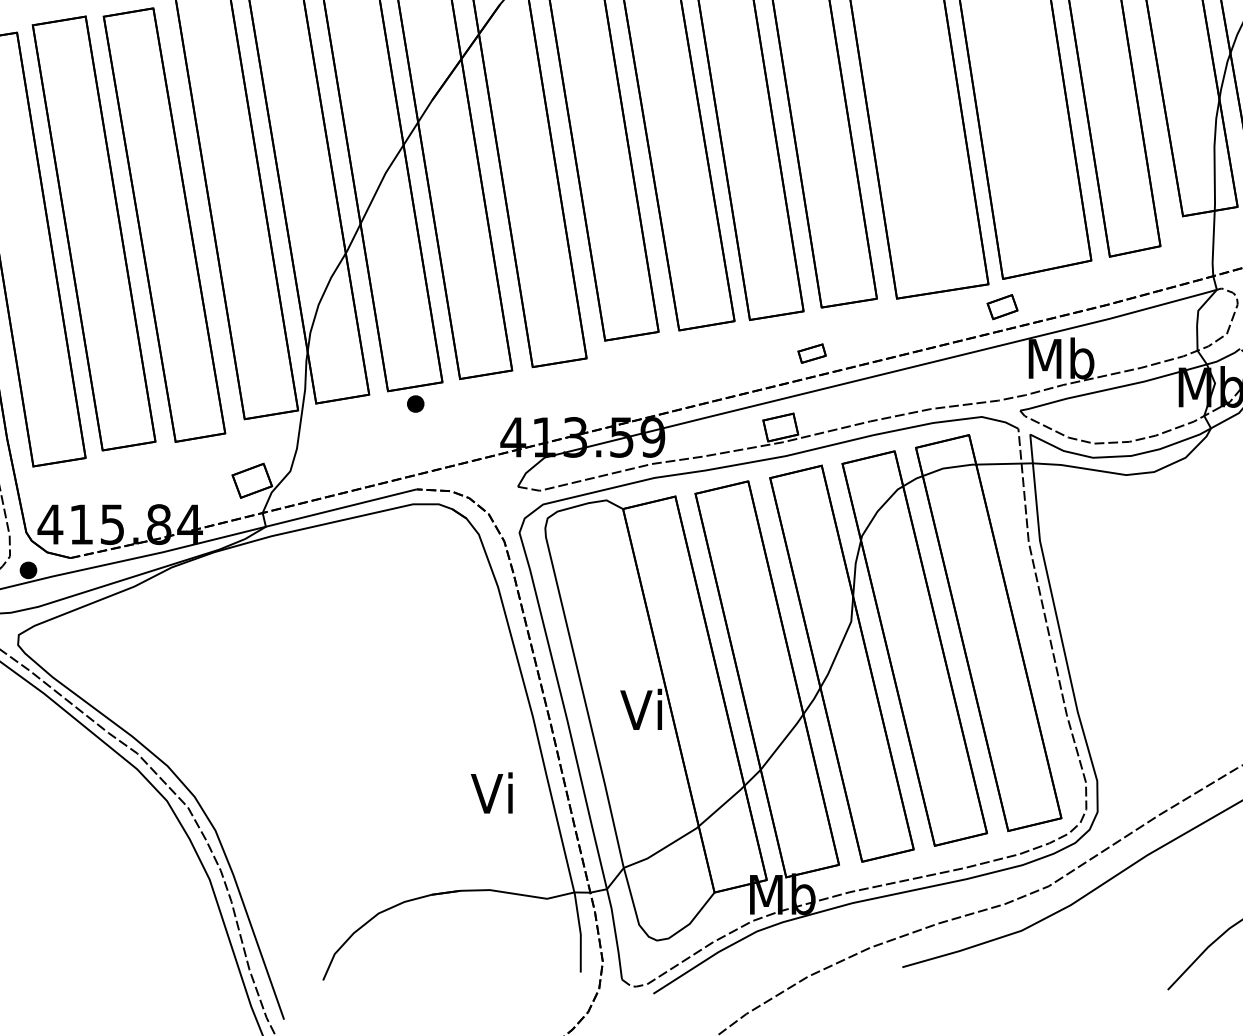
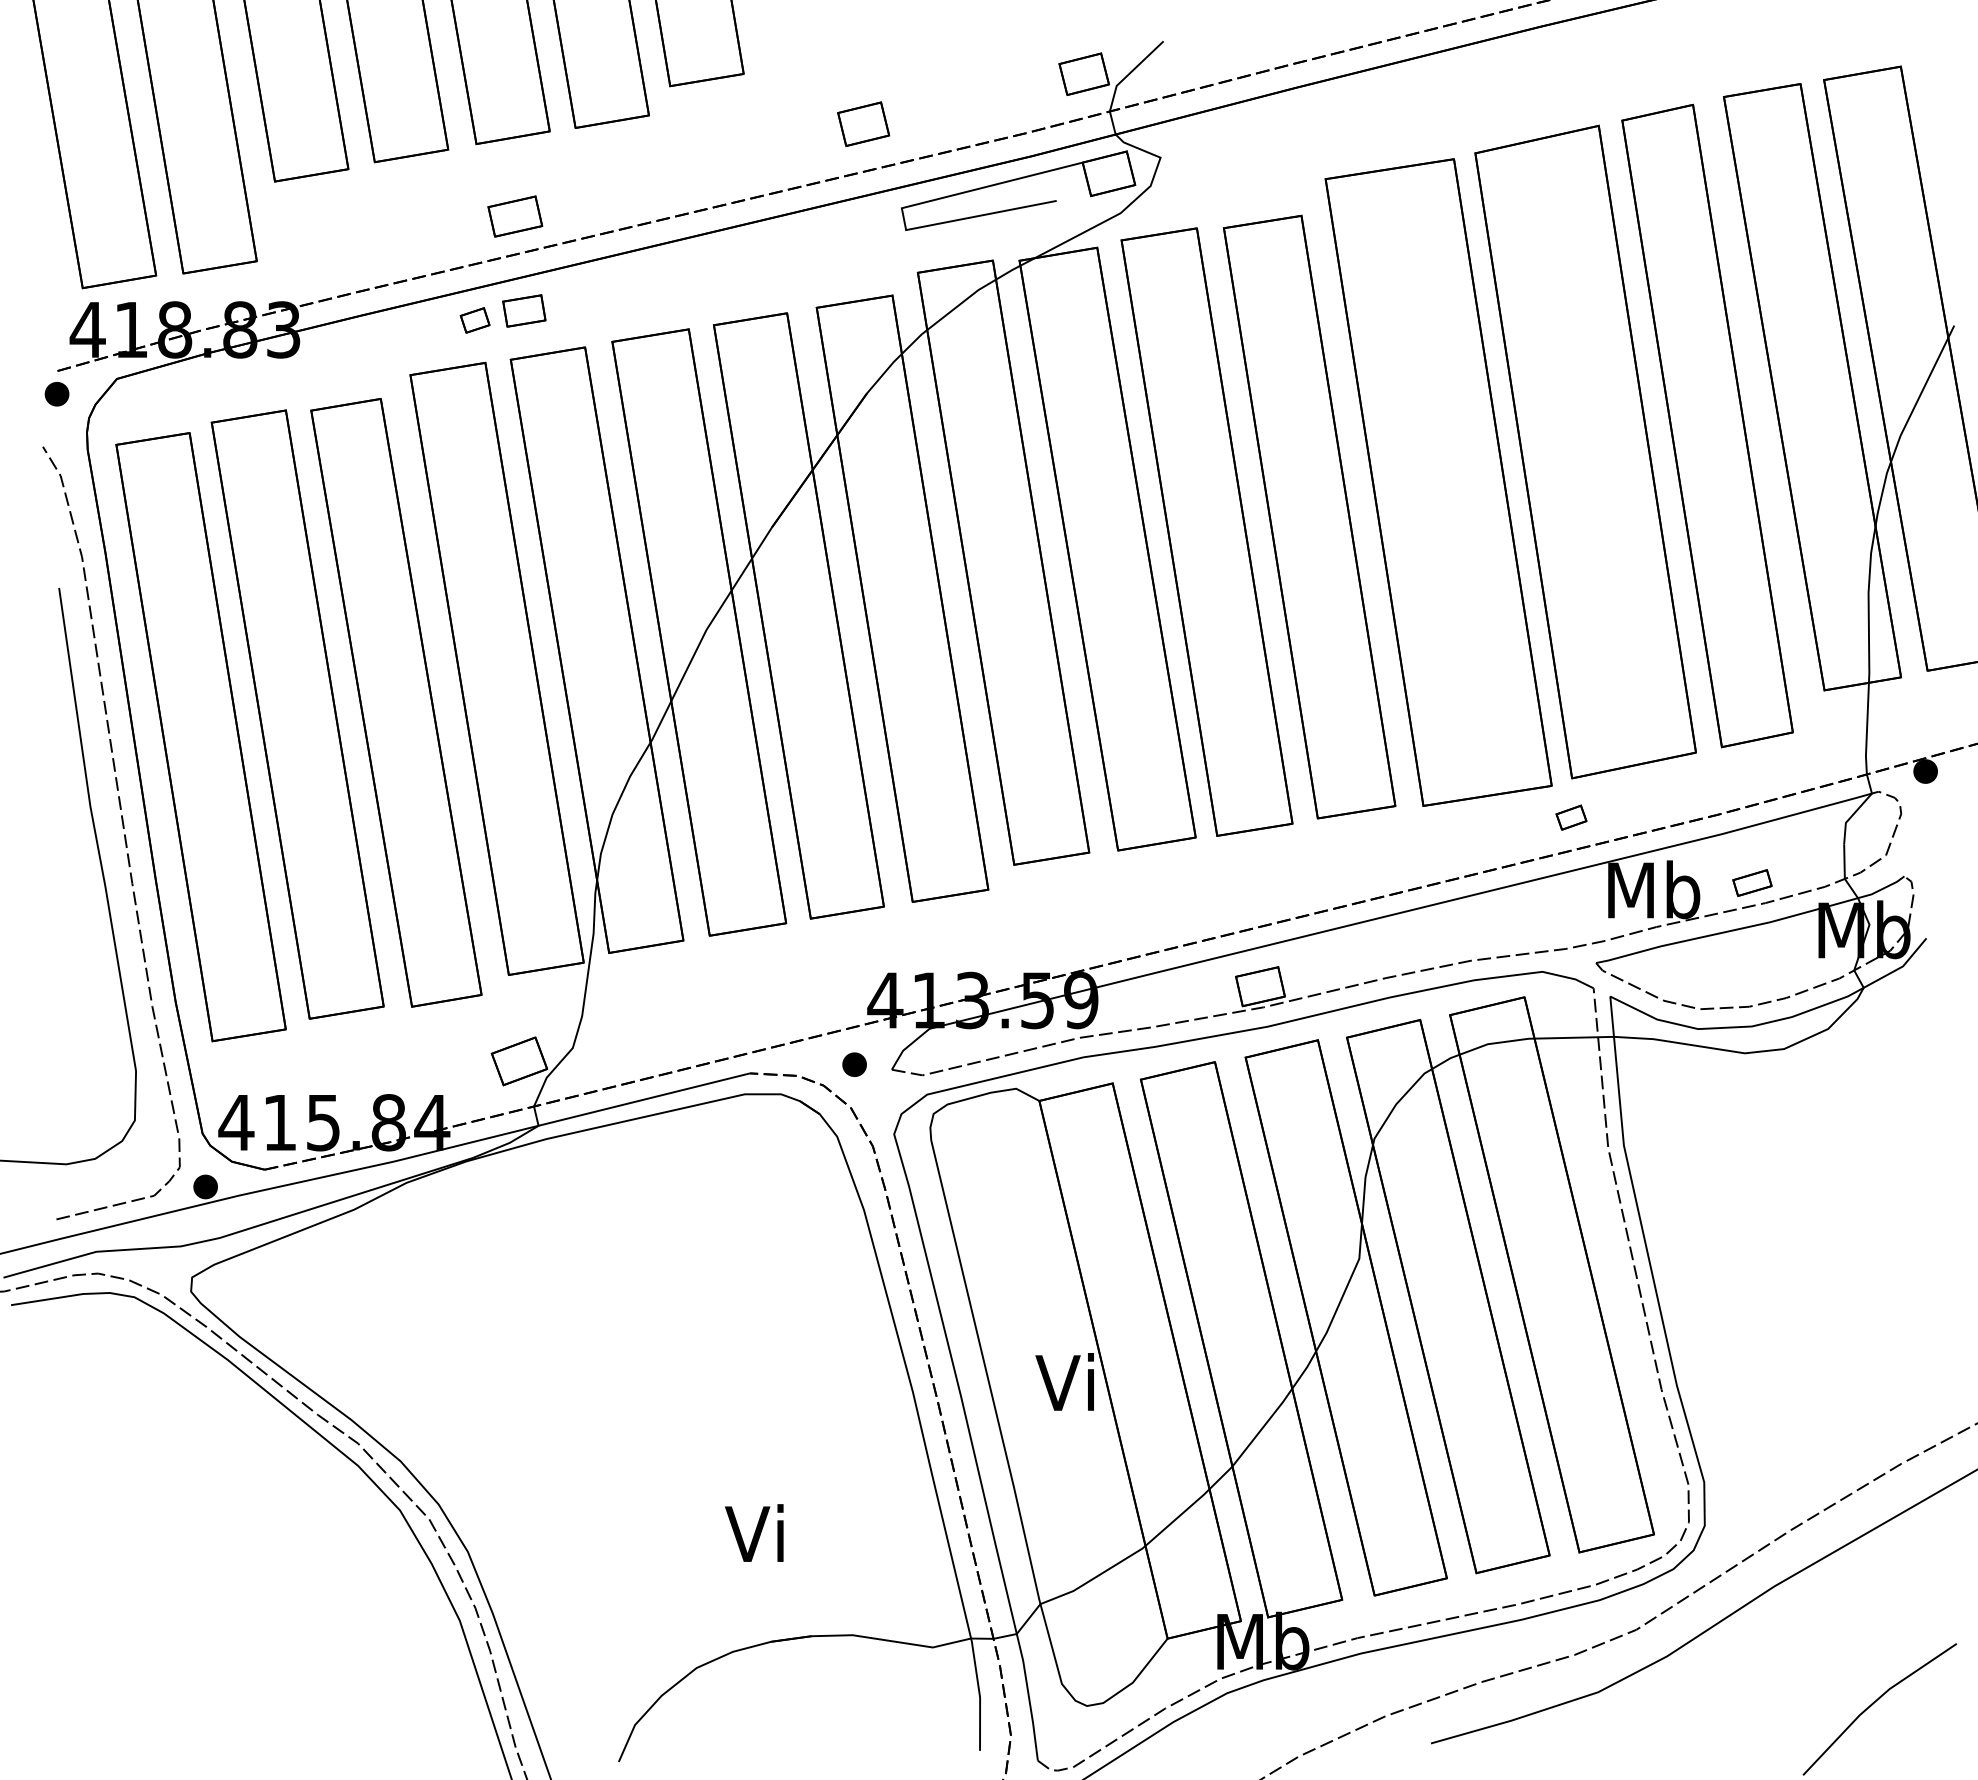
part: (1002, 306) -> (1571, 817), size x0.71
part: (812, 353) -> (1752, 882), moved
part: (415, 403) -> (854, 1064), moved
text: (491, 792) -> (754, 1532), moved

